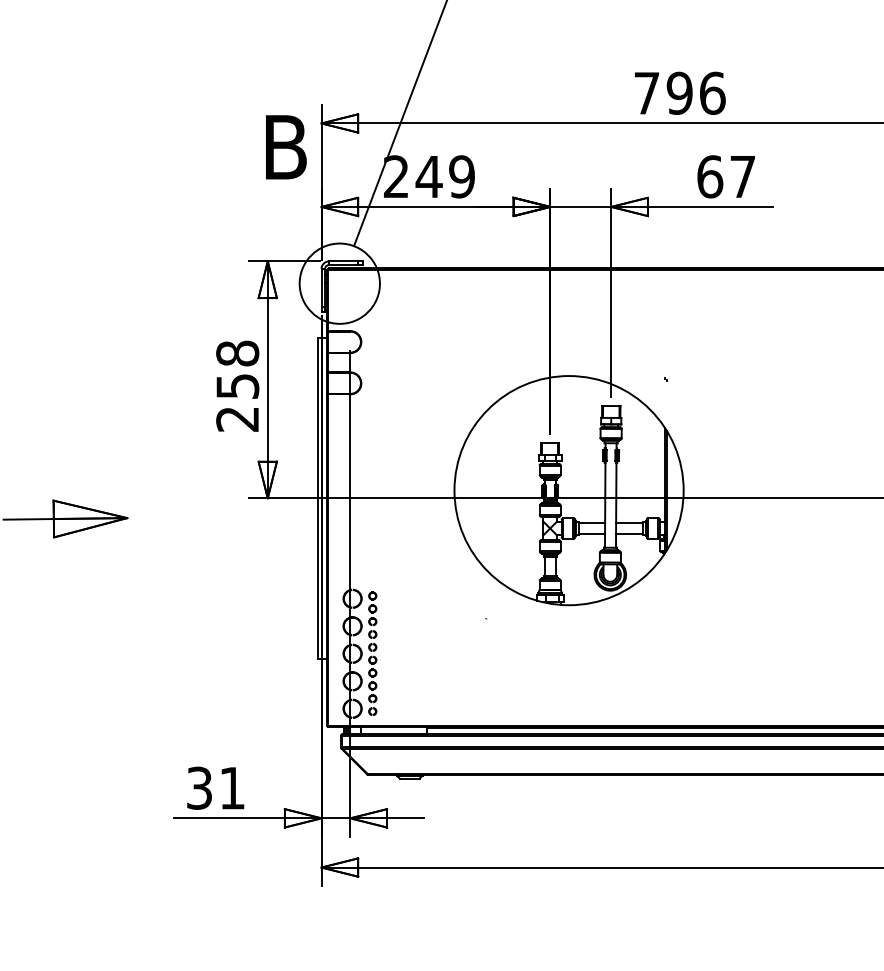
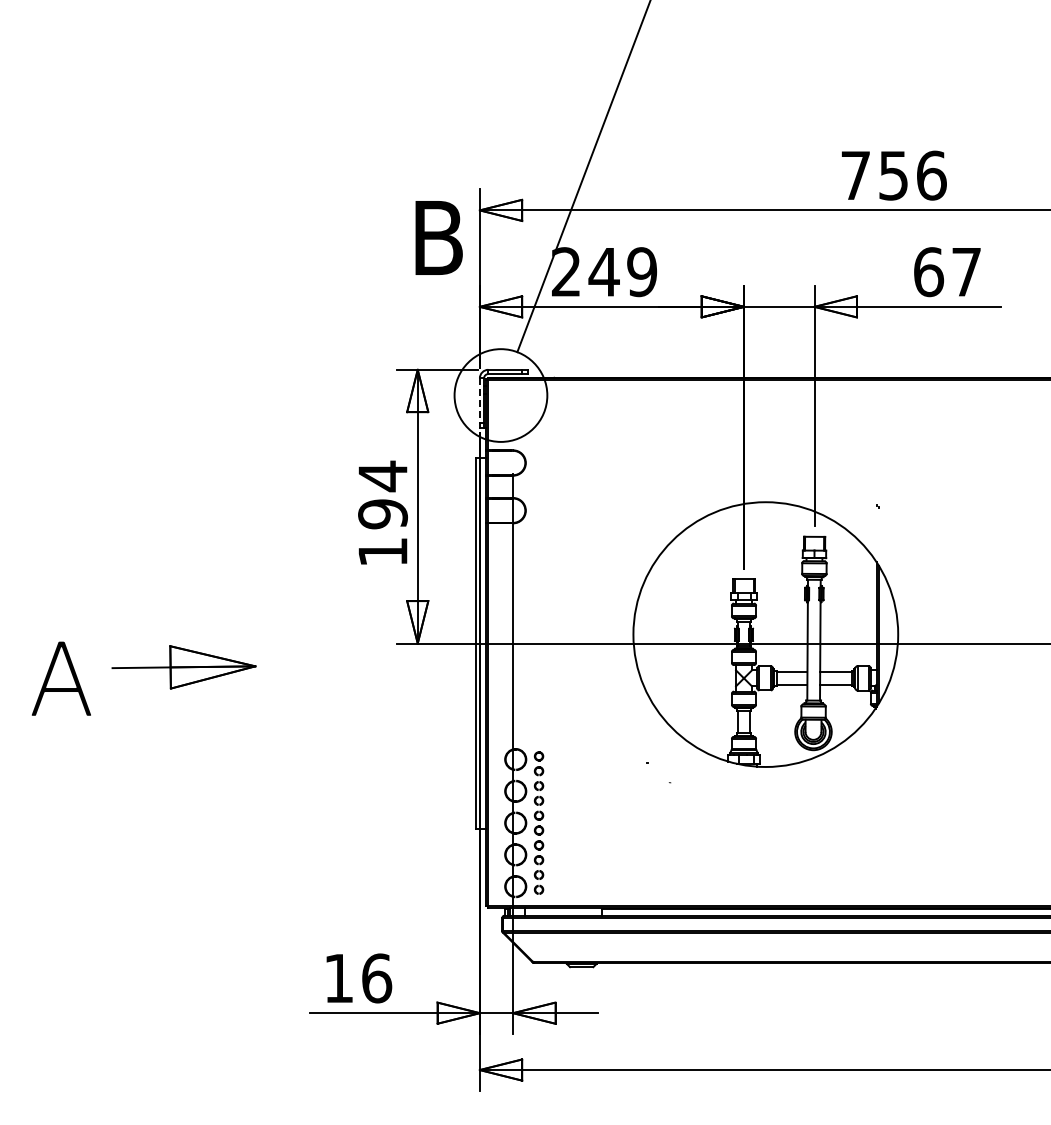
text: (679, 93) -> (893, 175), 796 -> 756
line: (321, 288) -> (479, 401), solid -> dashed
text: (238, 385) -> (383, 513), 258 -> 194
text: (216, 788) -> (358, 978), 31 -> 16

